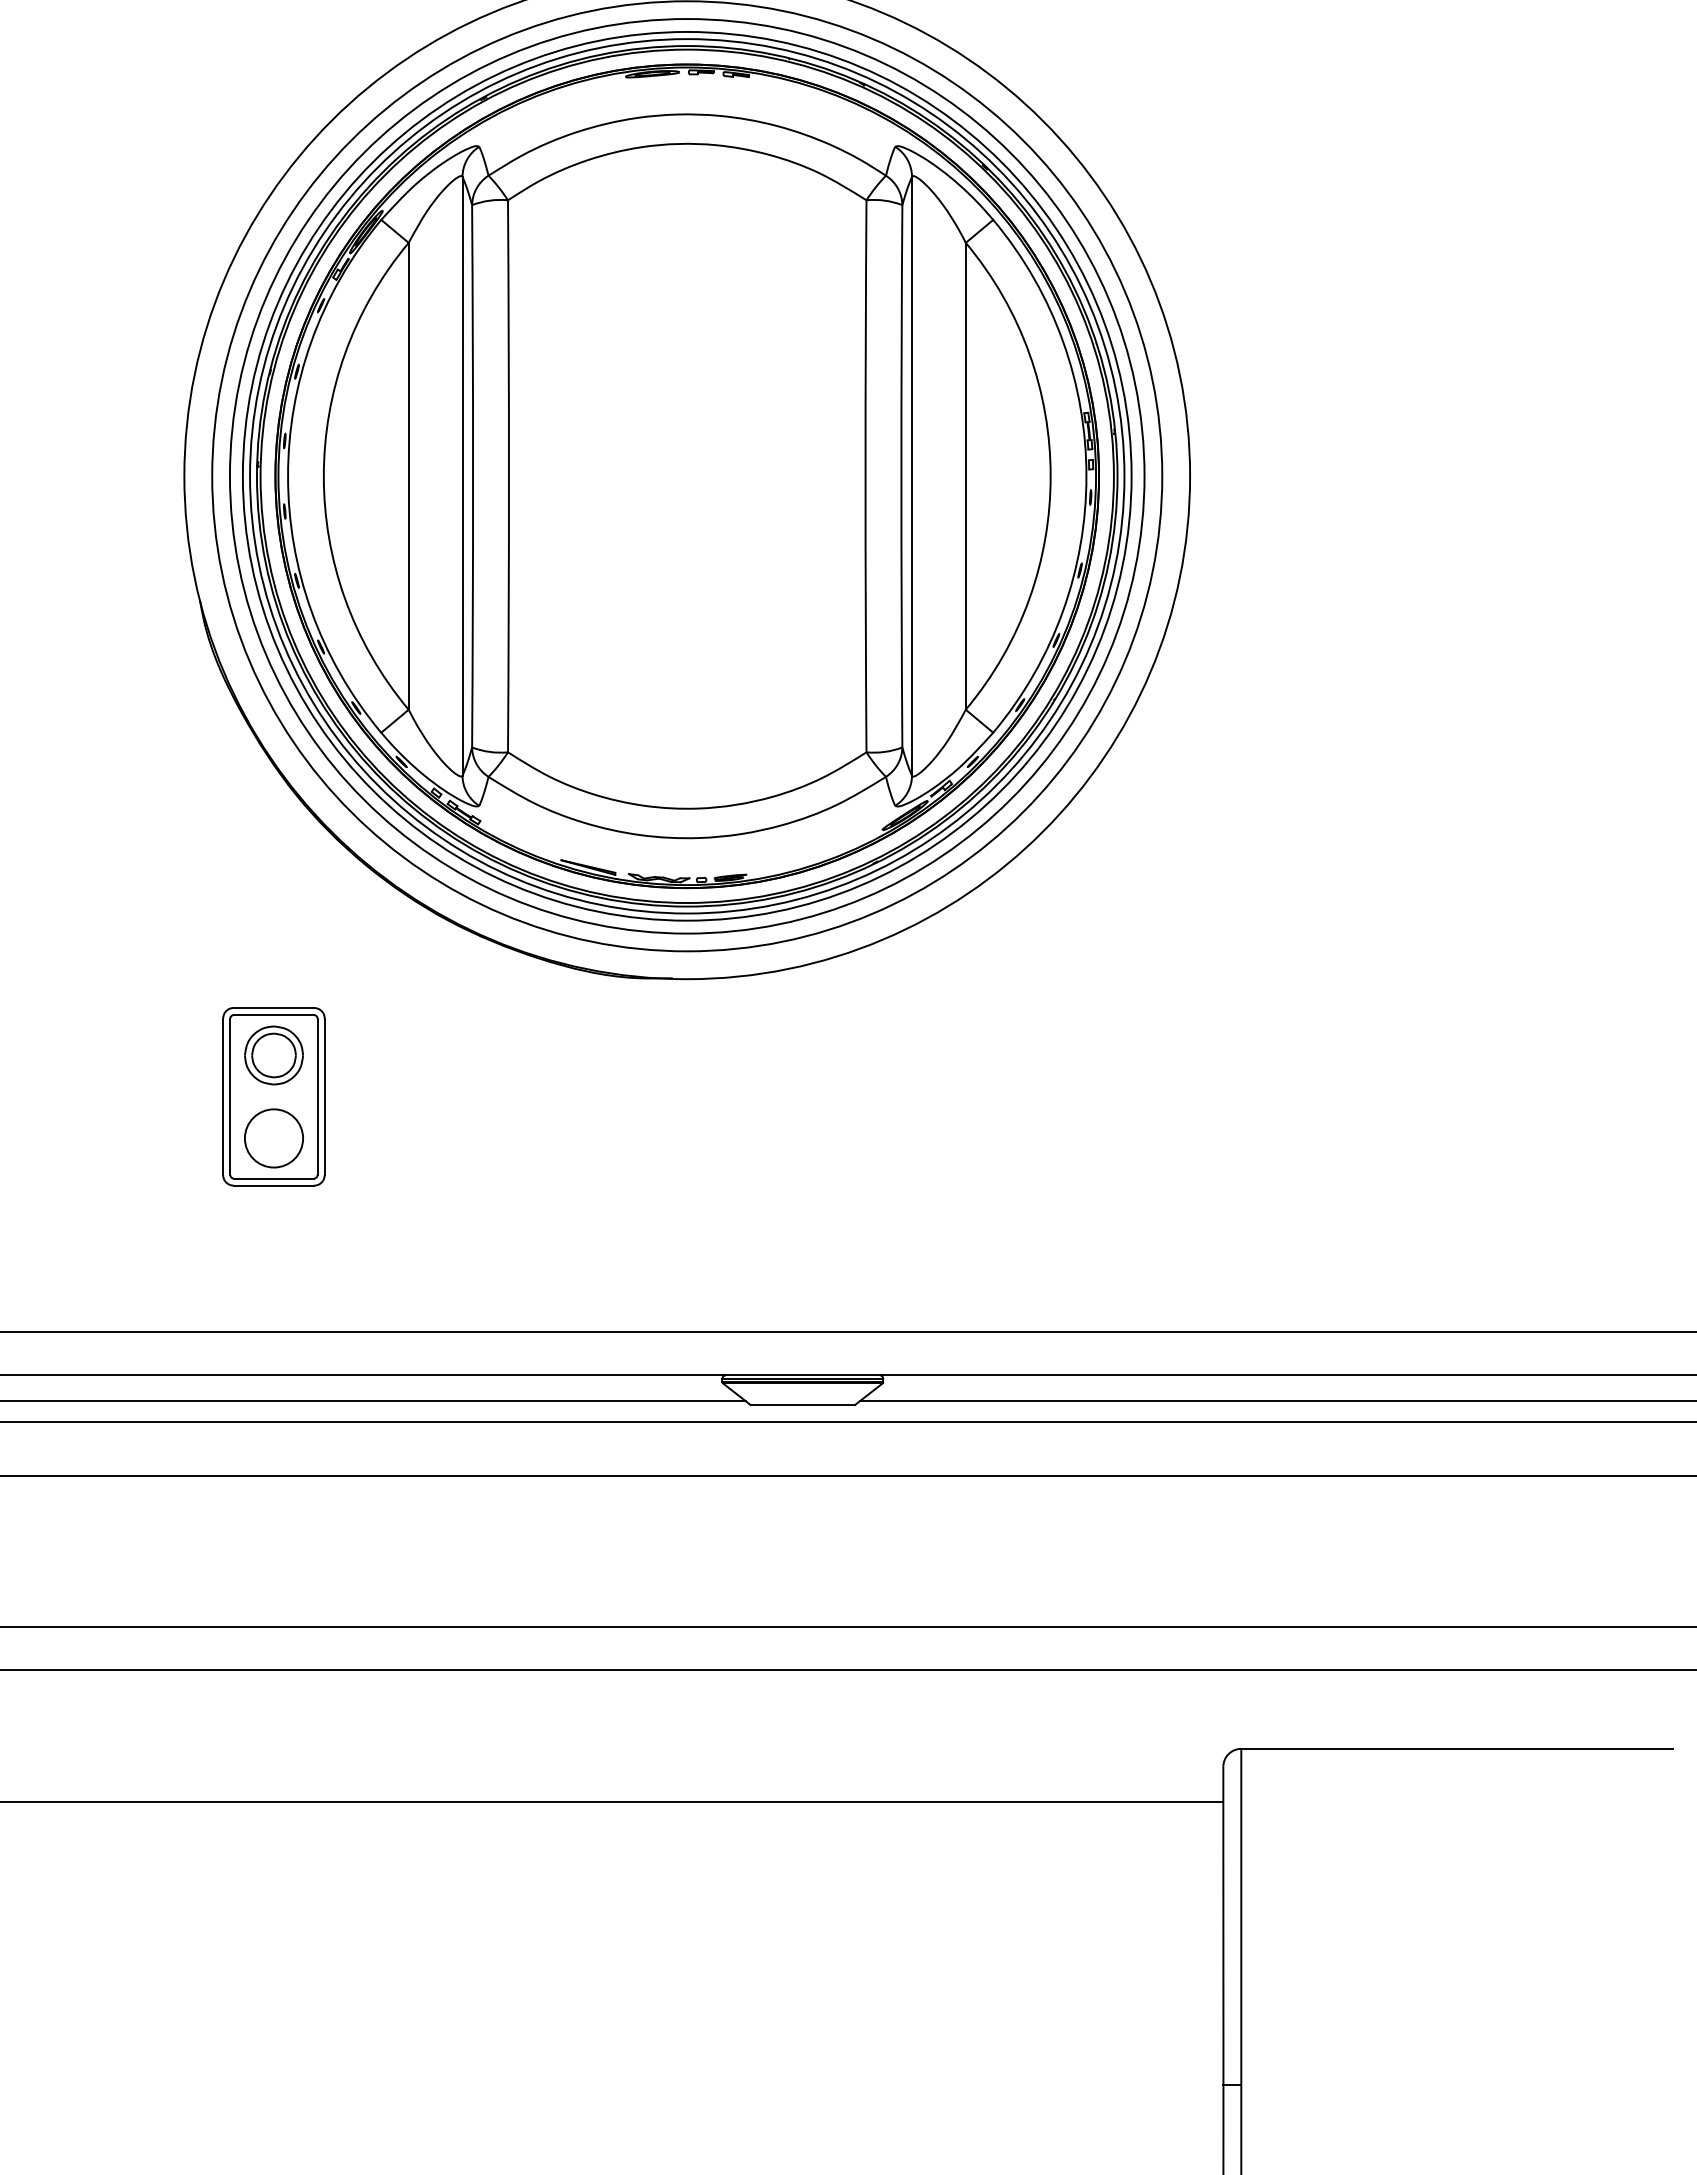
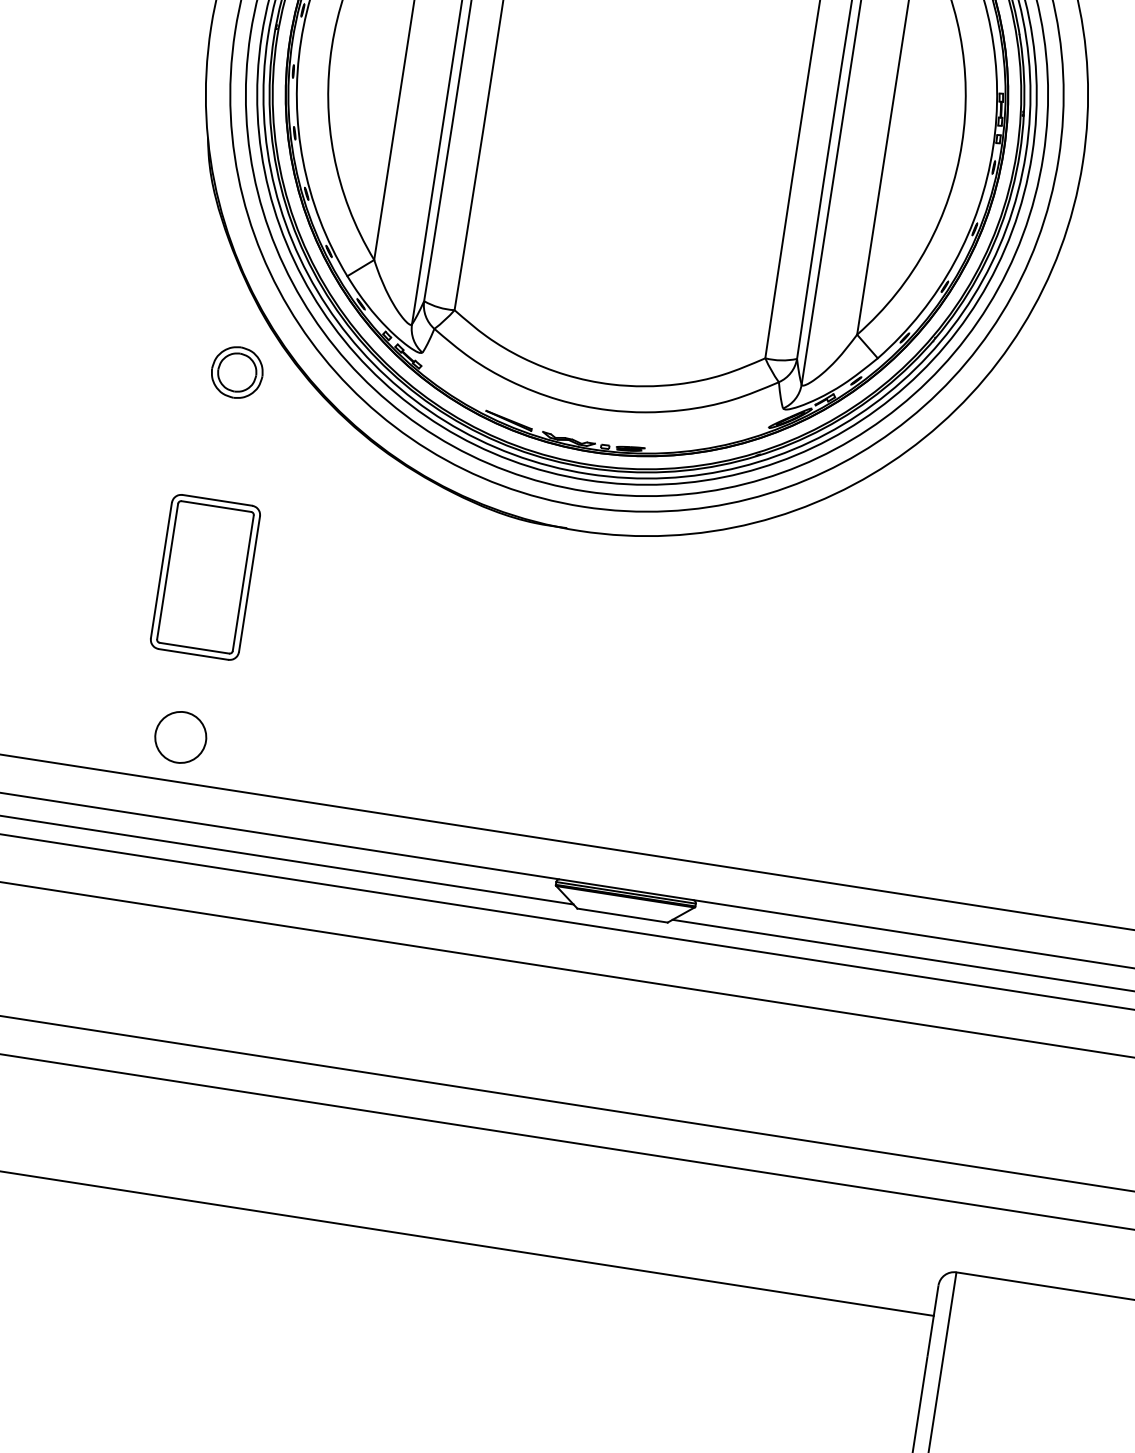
part: (273, 1055) -> (236, 372), moved
circle: (273, 1138) -> (180, 737), moved

